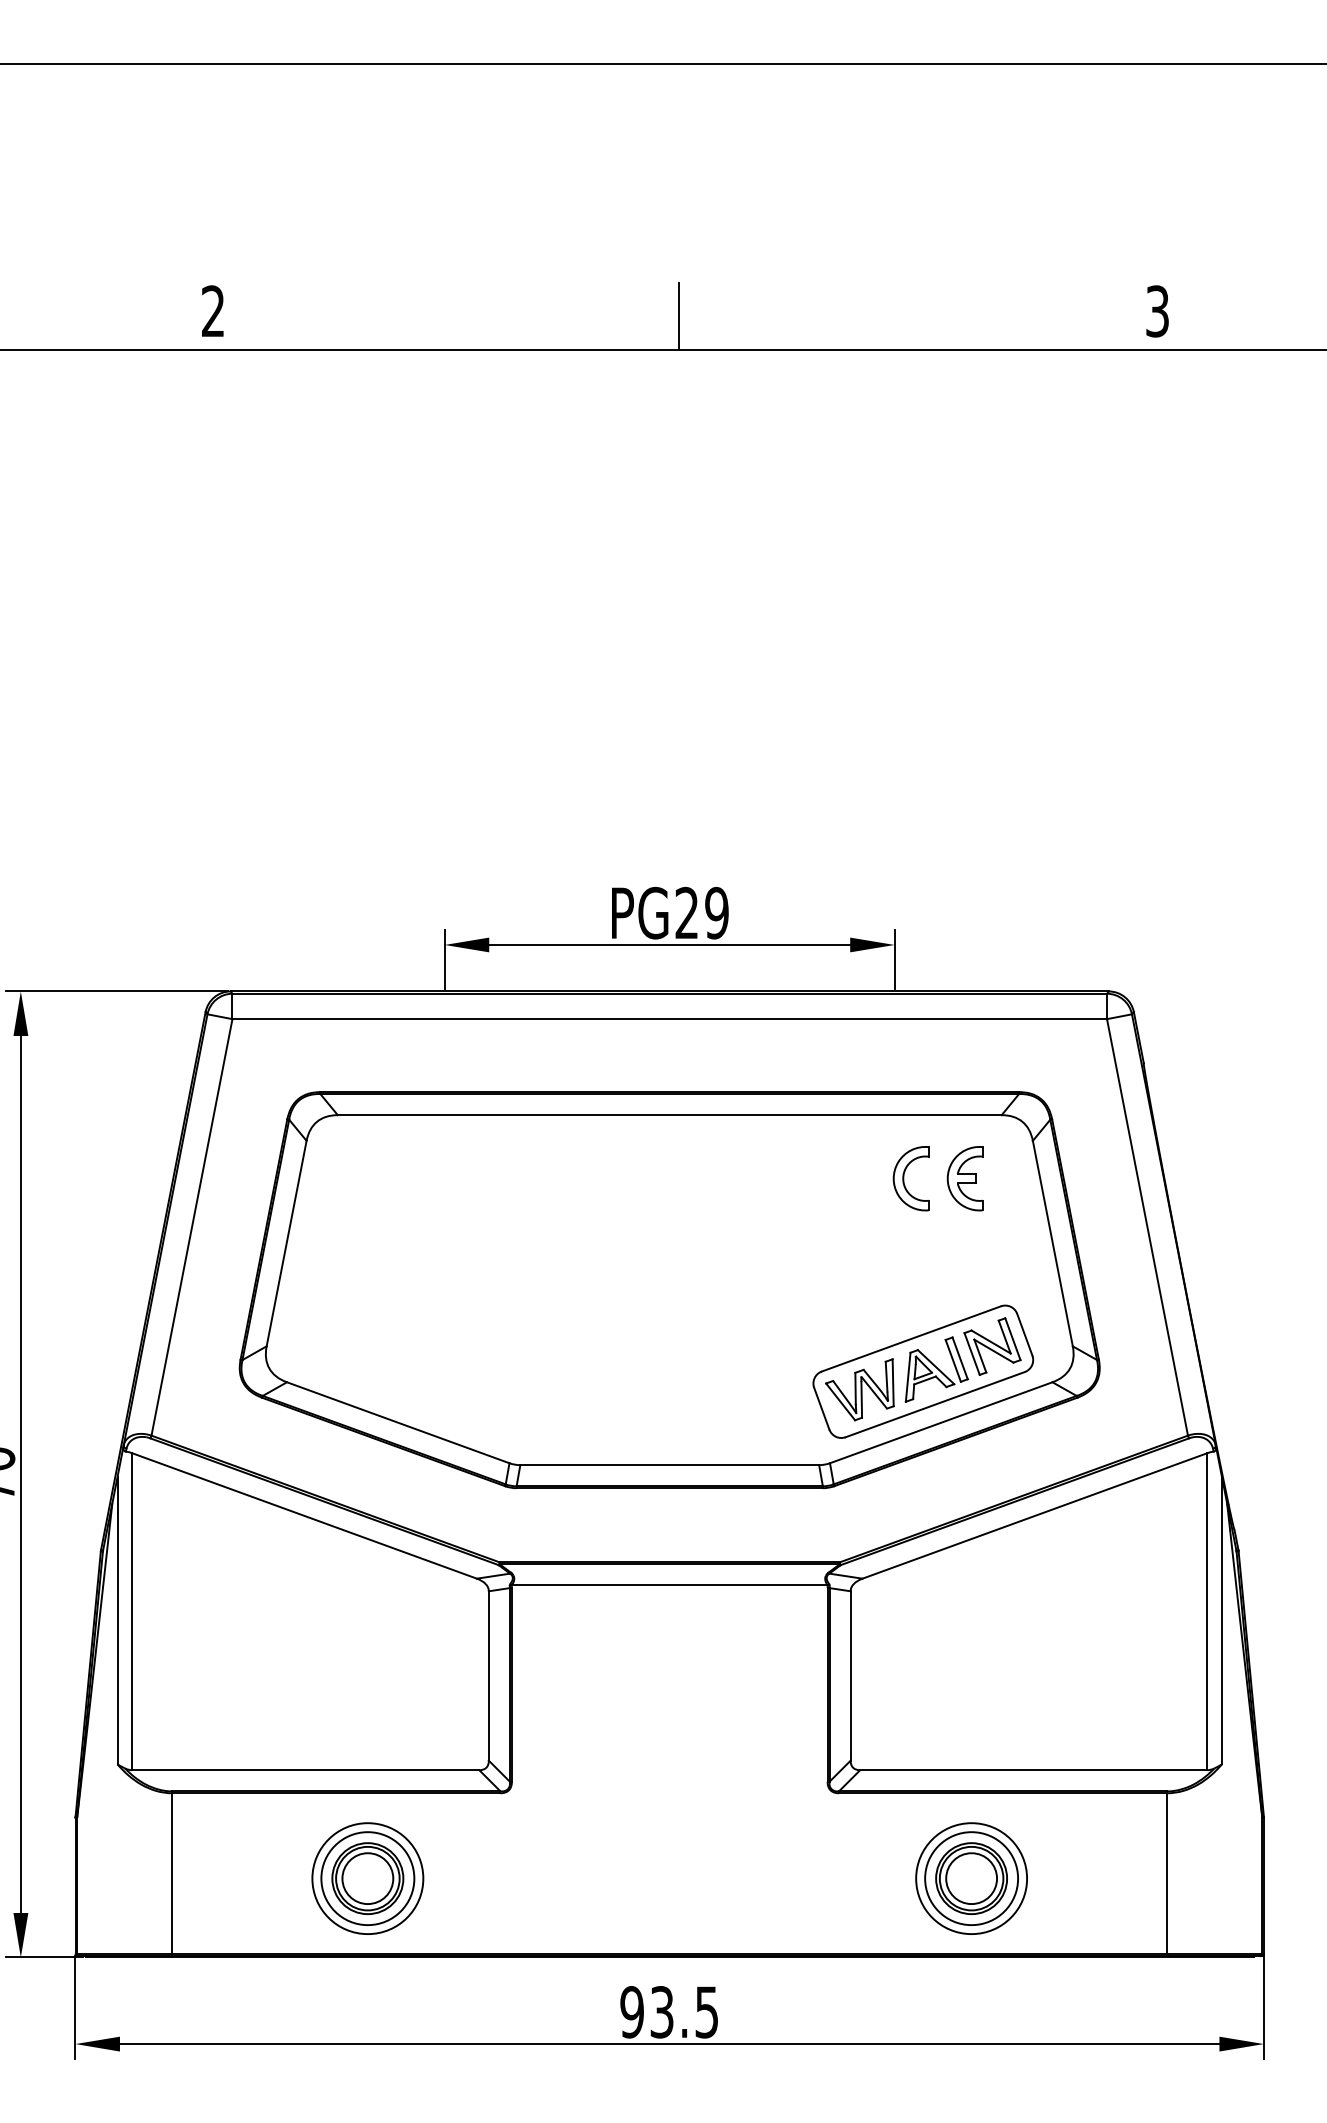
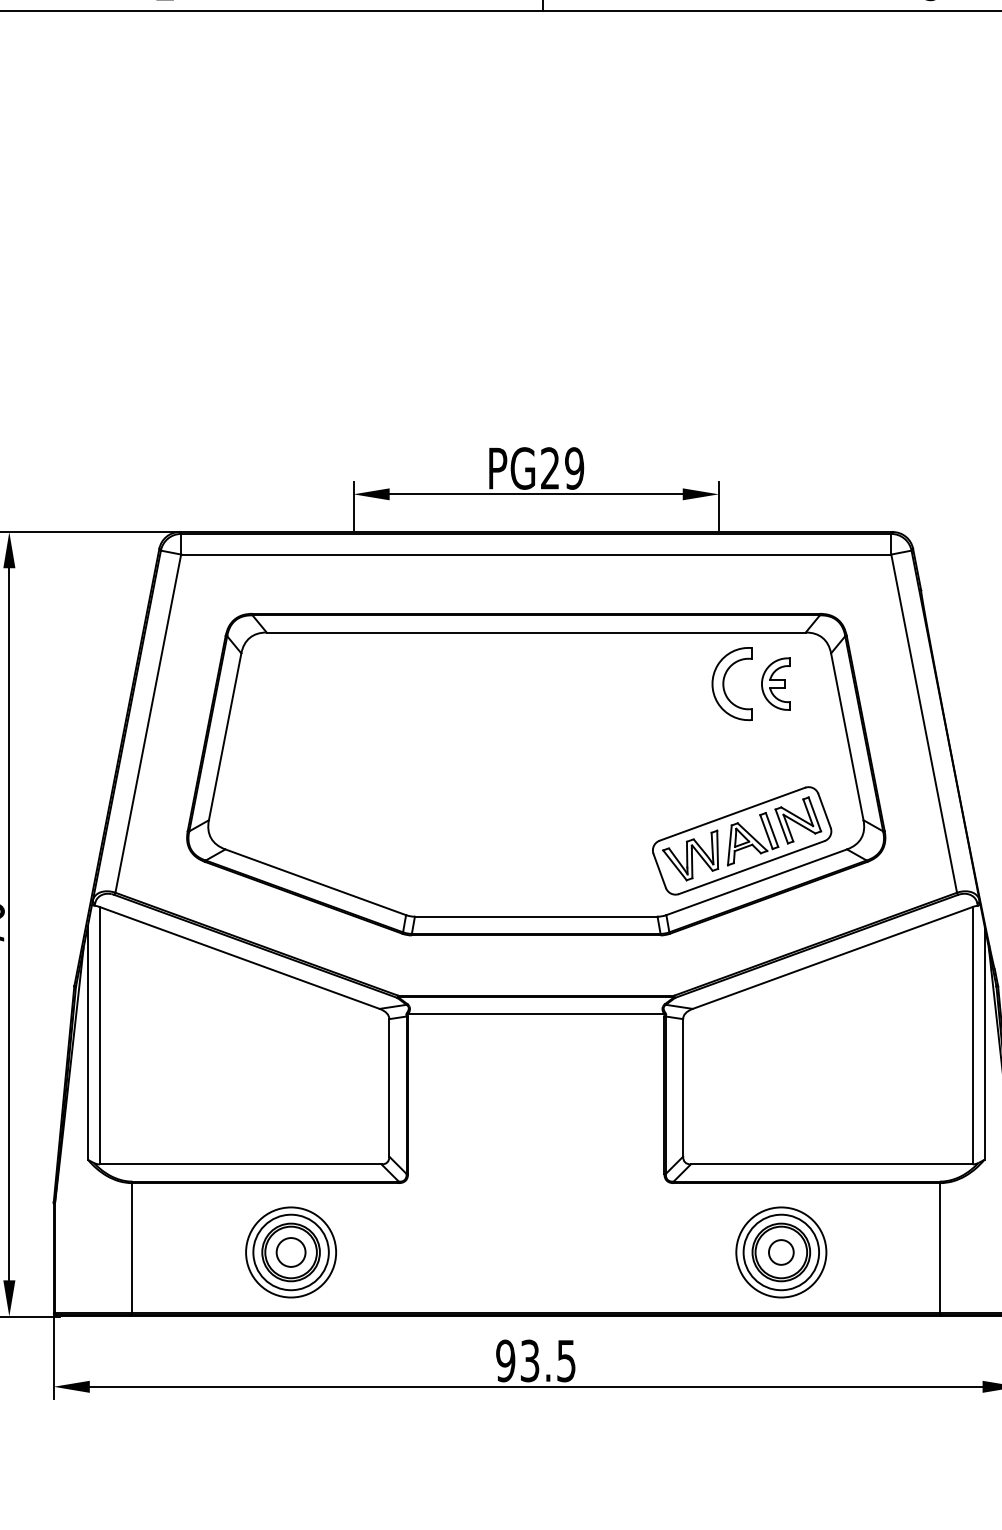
part: (910, 1178) -> (731, 683), size x1.4
circle: (367, 1878) -> (290, 1252), size x0.7
circle: (971, 1878) -> (781, 1252), size x0.6

